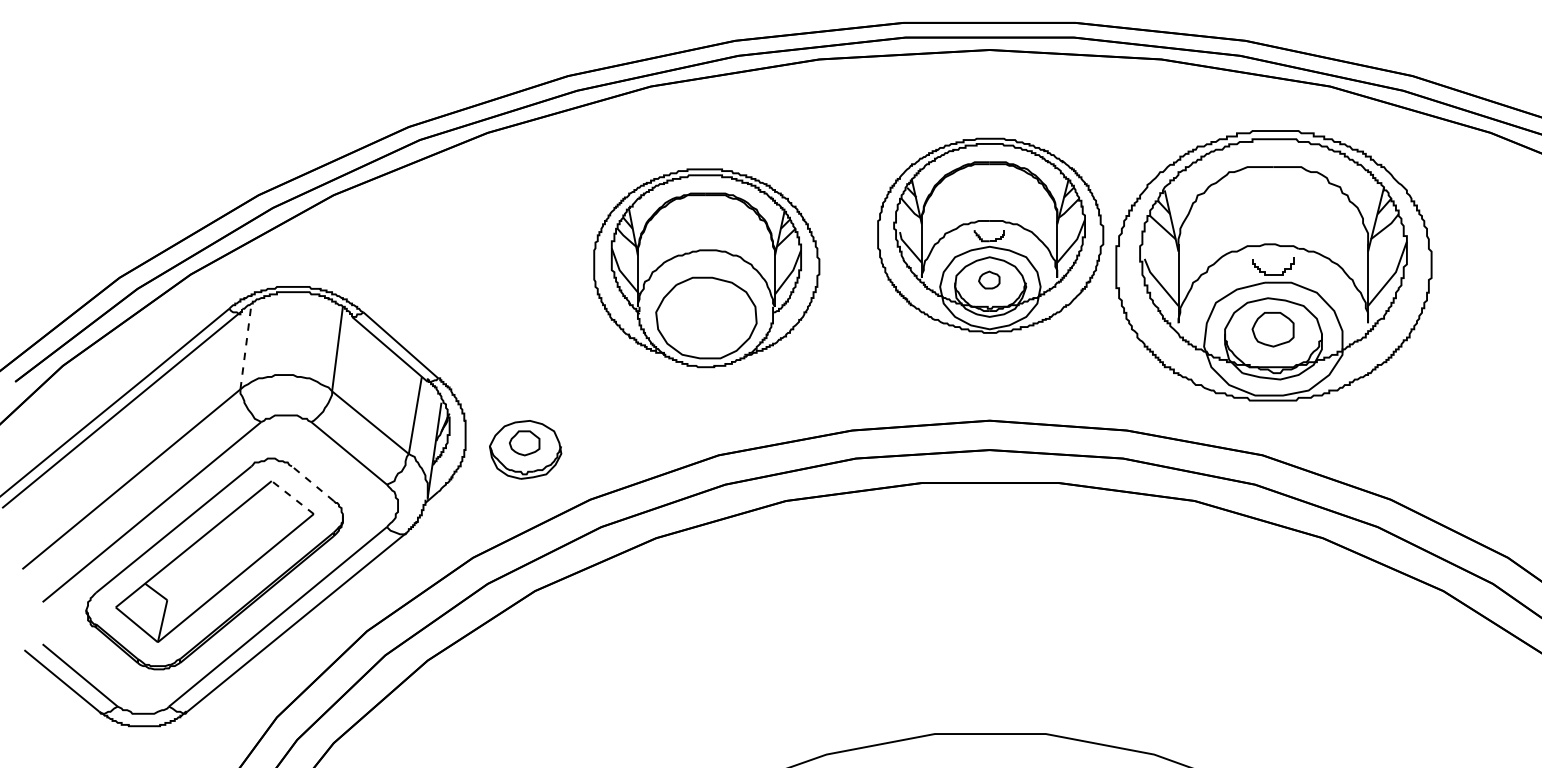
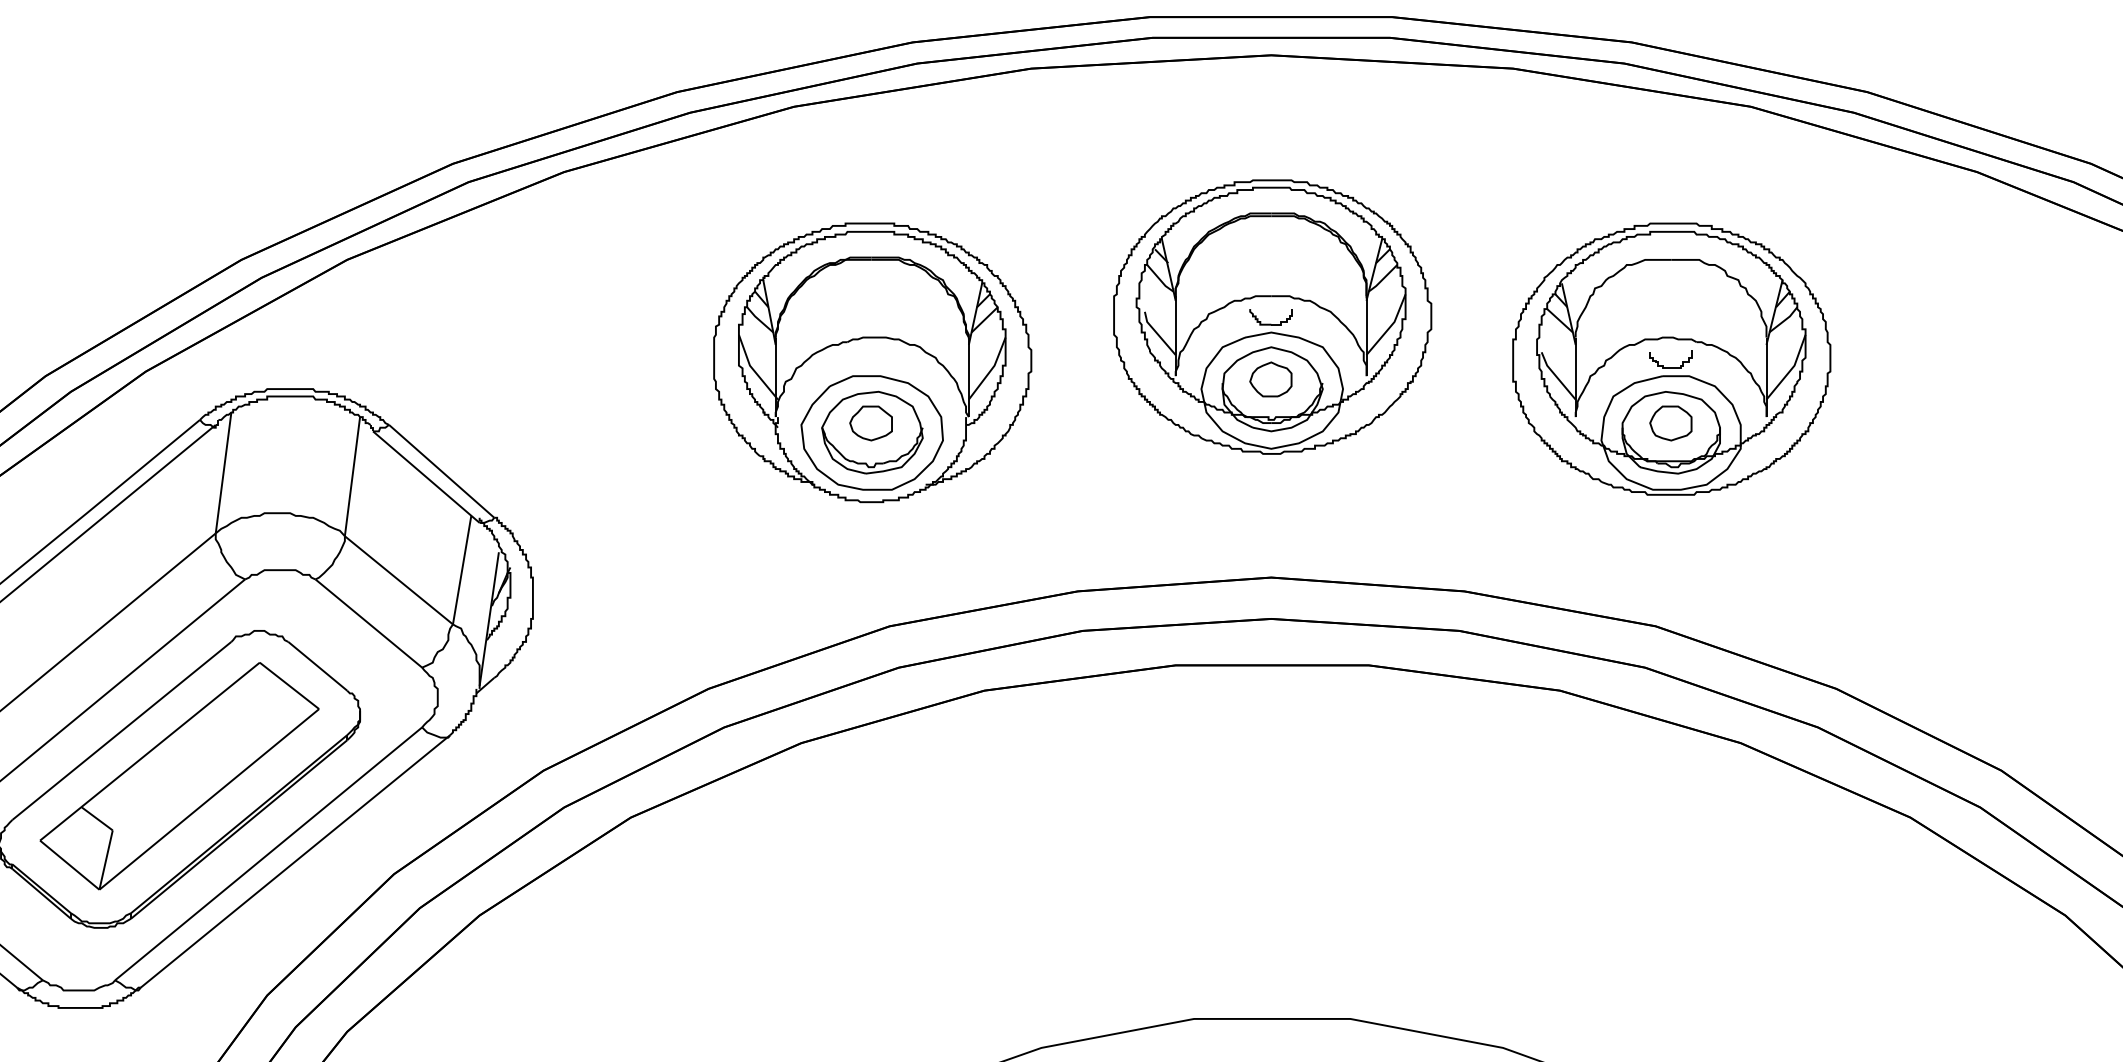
part: (1273, 265) -> (1671, 358), size x0.71
part: (988, 279) -> (1269, 378), size x1.43
line: (246, 345) -> (224, 471), dashed -> solid
part: (525, 449) -> (872, 432), moved
line: (312, 483) -> (317, 666), dashed -> solid
line: (292, 497) -> (289, 685), dashed -> solid

